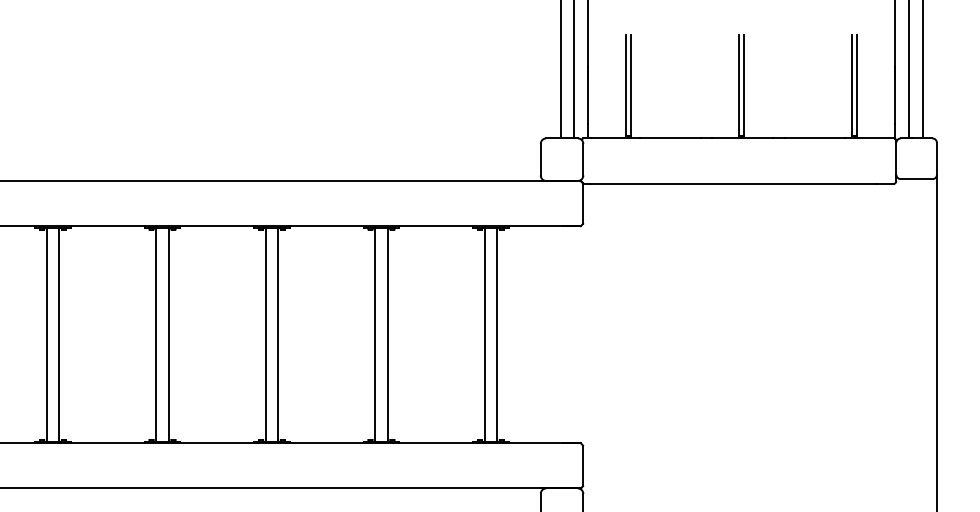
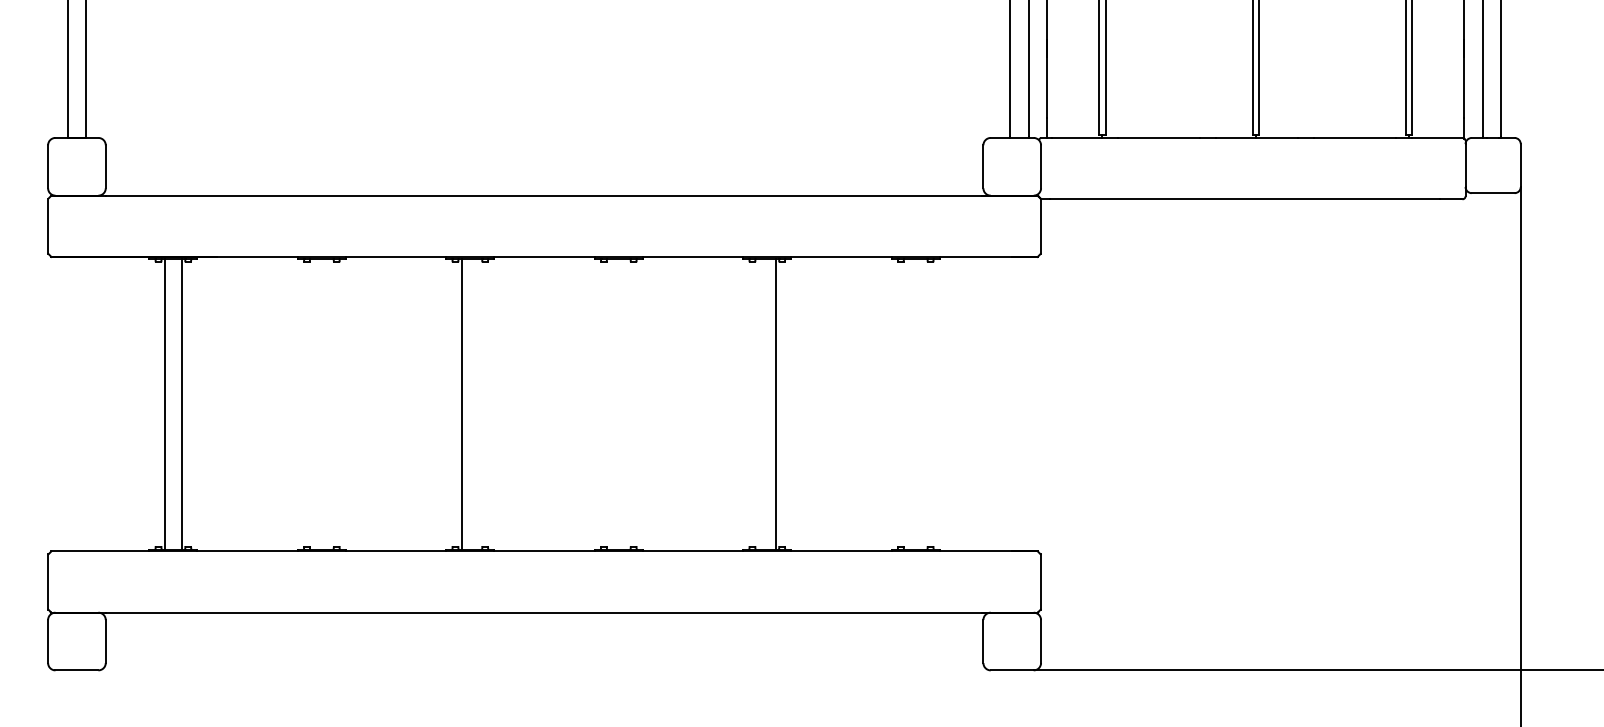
line: (46, 334) -> (313, 403), removed
line: (59, 334) -> (330, 403), removed
line: (168, 334) -> (478, 403), removed
line: (265, 334) -> (610, 403), removed
line: (278, 334) -> (627, 403), removed
line: (375, 334) -> (759, 403), removed
line: (484, 334) -> (907, 403), removed
line: (496, 334) -> (923, 403), removed

